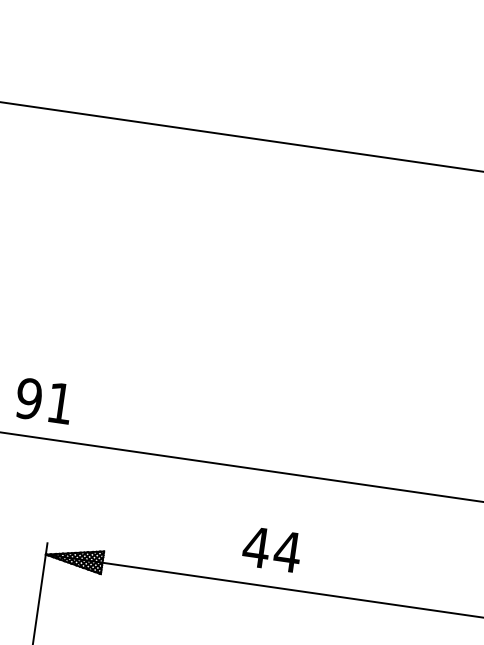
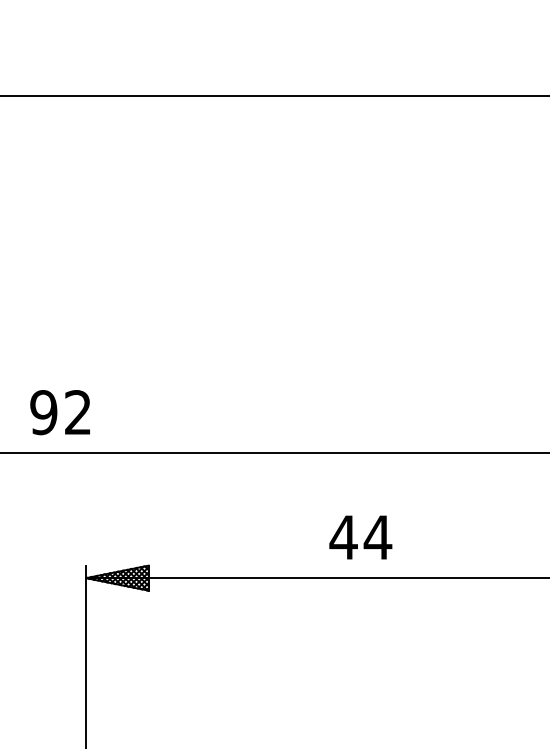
text: (59, 403) -> (77, 412), 91 -> 92
text: (271, 549) -> (360, 537), moved

